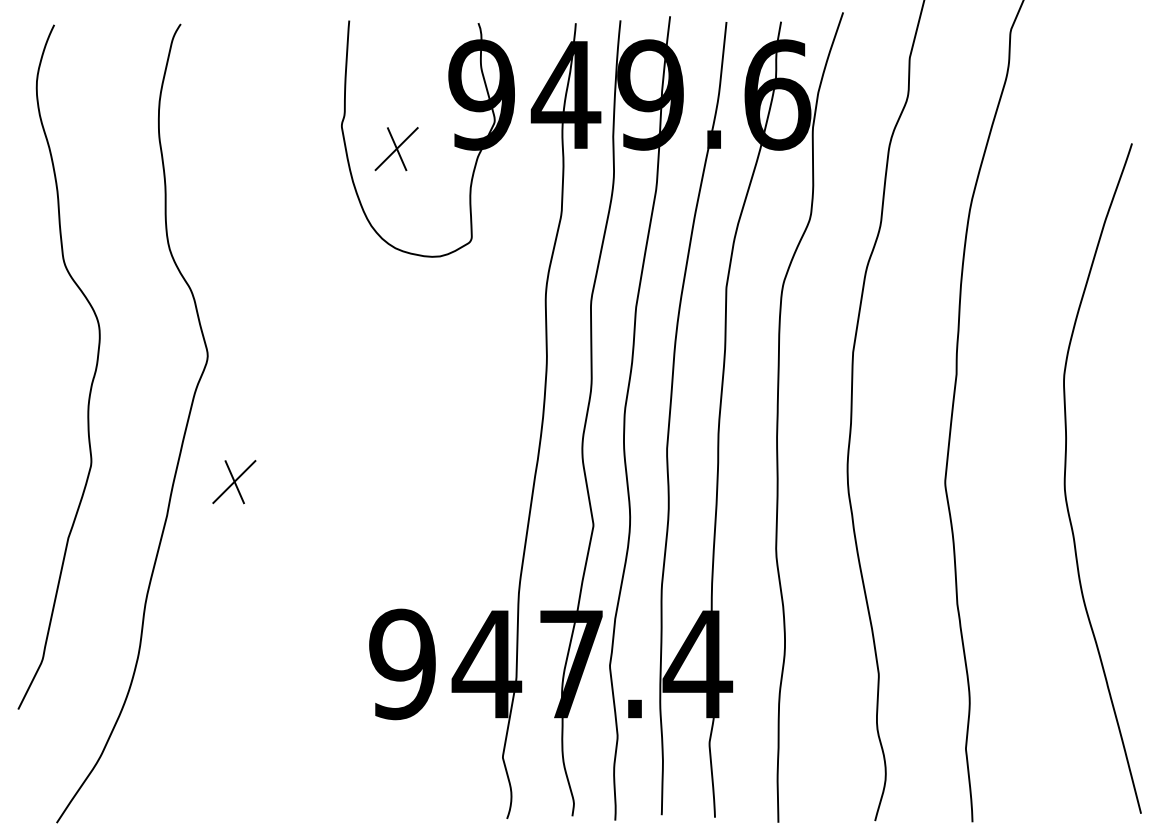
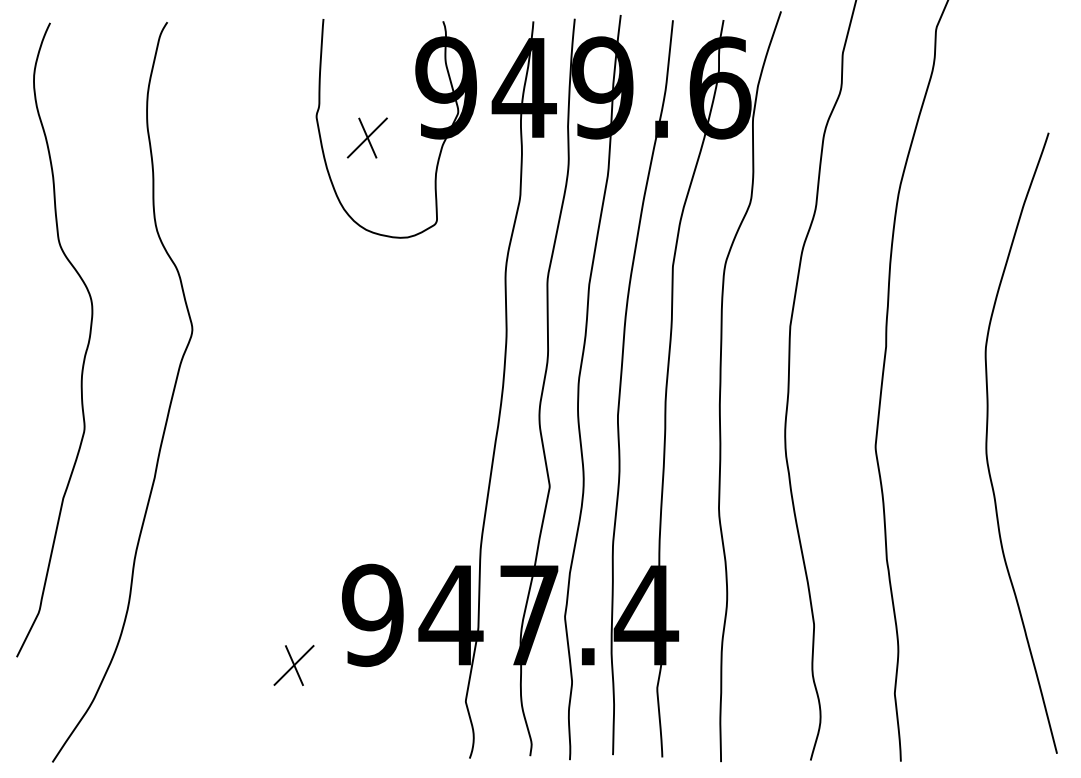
part: (233, 482) -> (293, 665), moved

